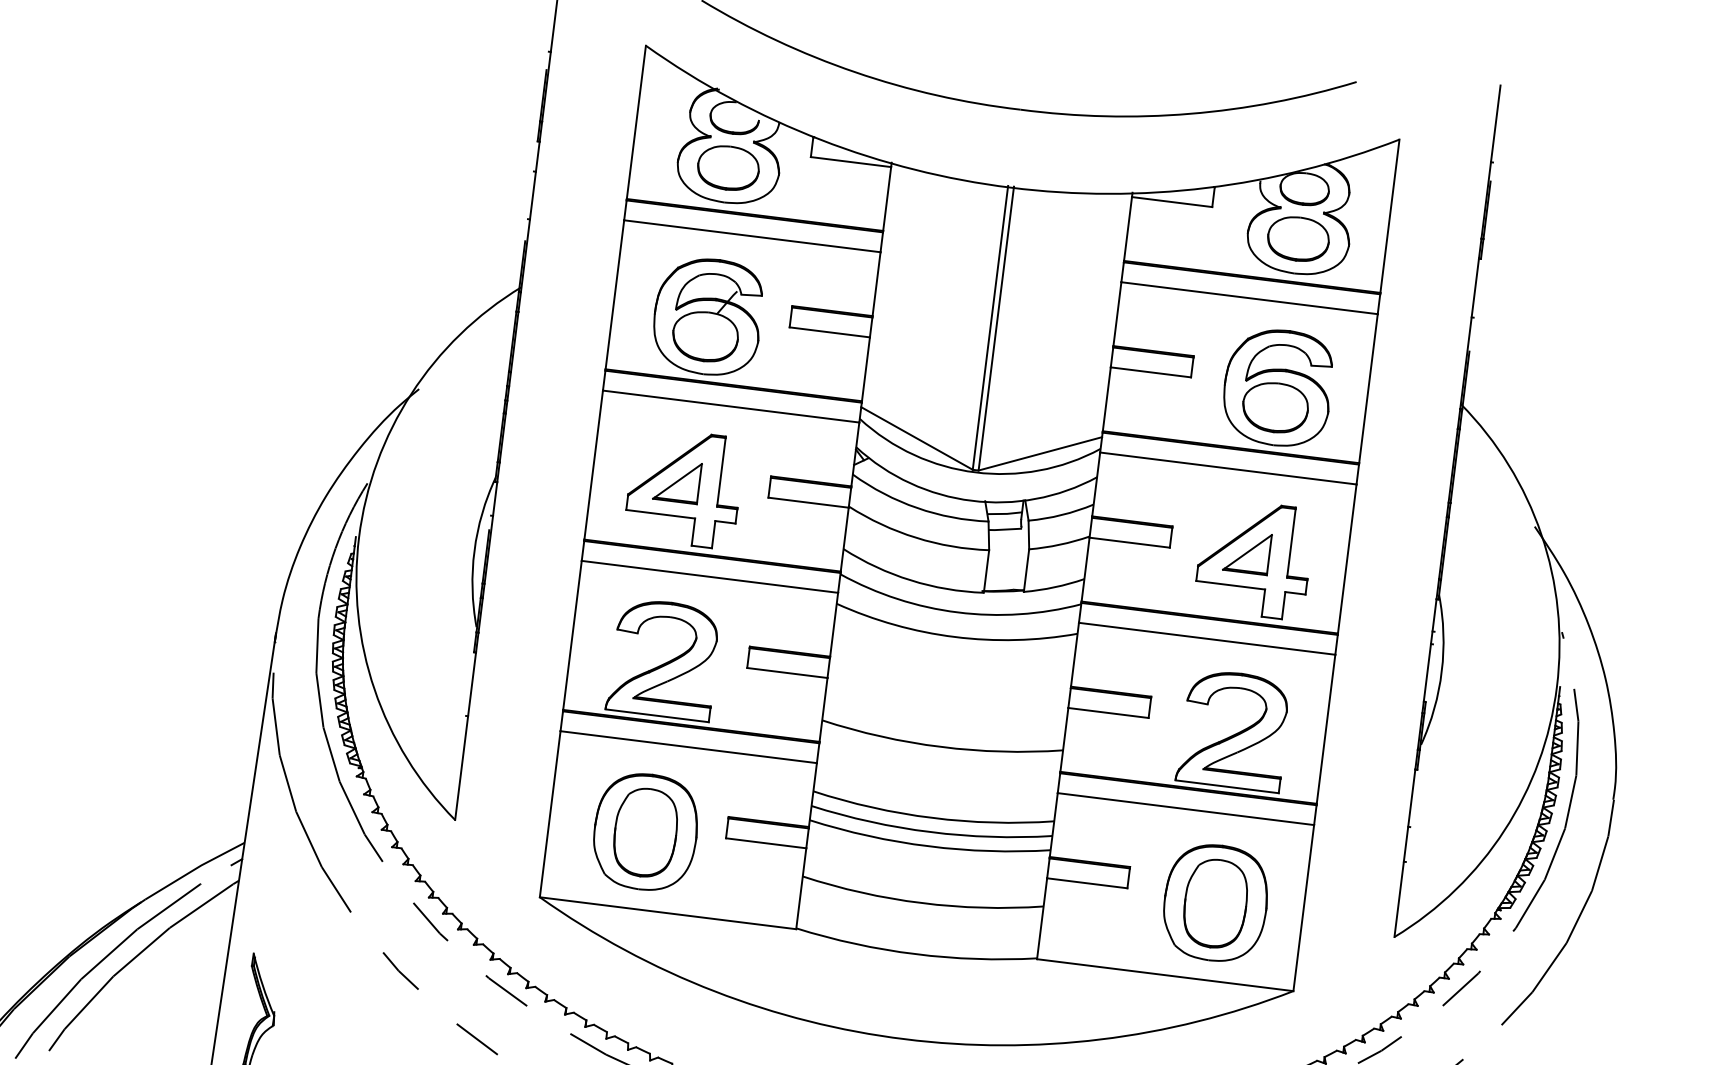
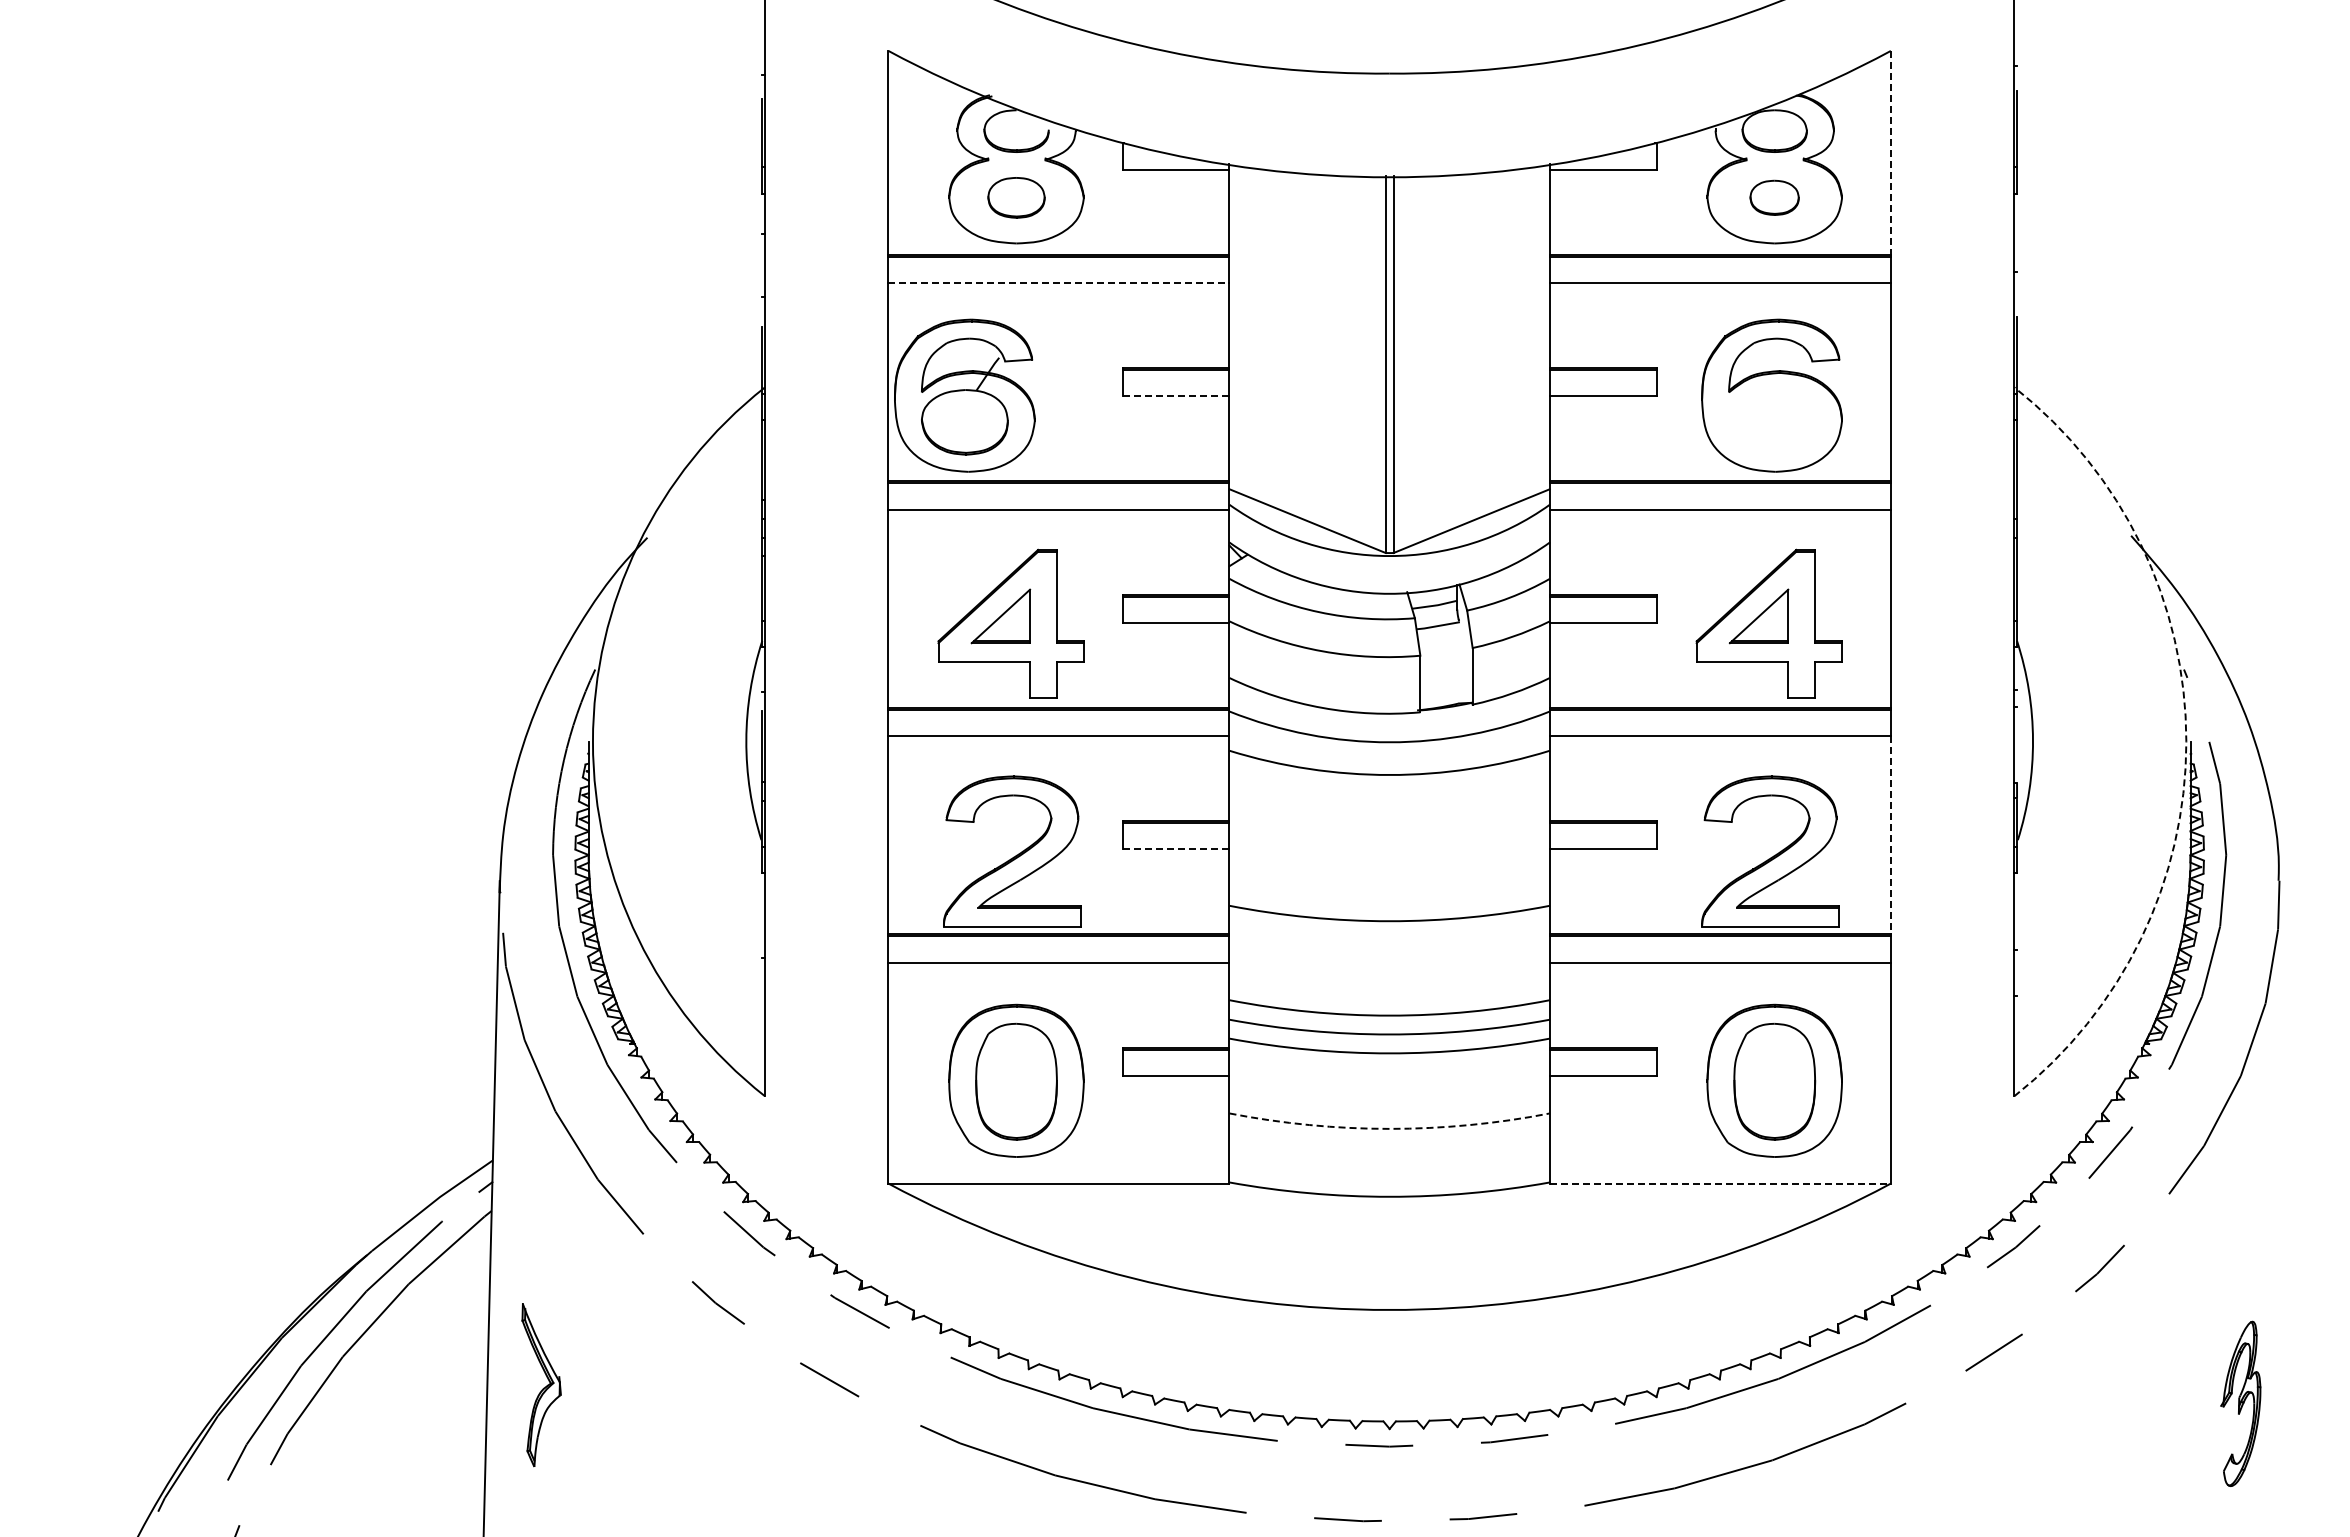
part: (728, 167) -> (1016, 197), size x0.7
line: (1389, 215) -> (1890, 152), solid -> dashed
line: (752, 236) -> (1059, 283), solid -> dashed
part: (1298, 238) -> (1774, 197), size x0.6
part: (707, 316) -> (964, 395), moved
line: (830, 332) -> (1176, 396), solid -> dashed
part: (1274, 407) -> (1771, 422), removed
line: (787, 673) -> (1176, 849), solid -> dashed
arc: (1557, 686) -> (2186, 741), solid -> dashed
line: (1325, 729) -> (1890, 835), solid -> dashed
arc: (921, 902) -> (1389, 1128), solid -> dashed
line: (1165, 975) -> (1720, 1183), solid -> dashed

